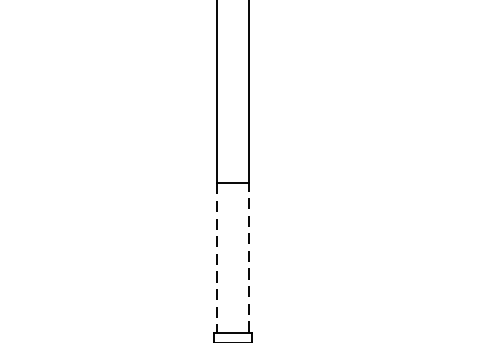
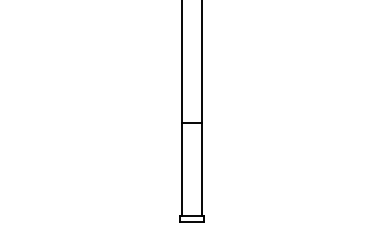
line: (216, 258) -> (181, 169), dashed -> solid
line: (249, 258) -> (202, 169), dashed -> solid

